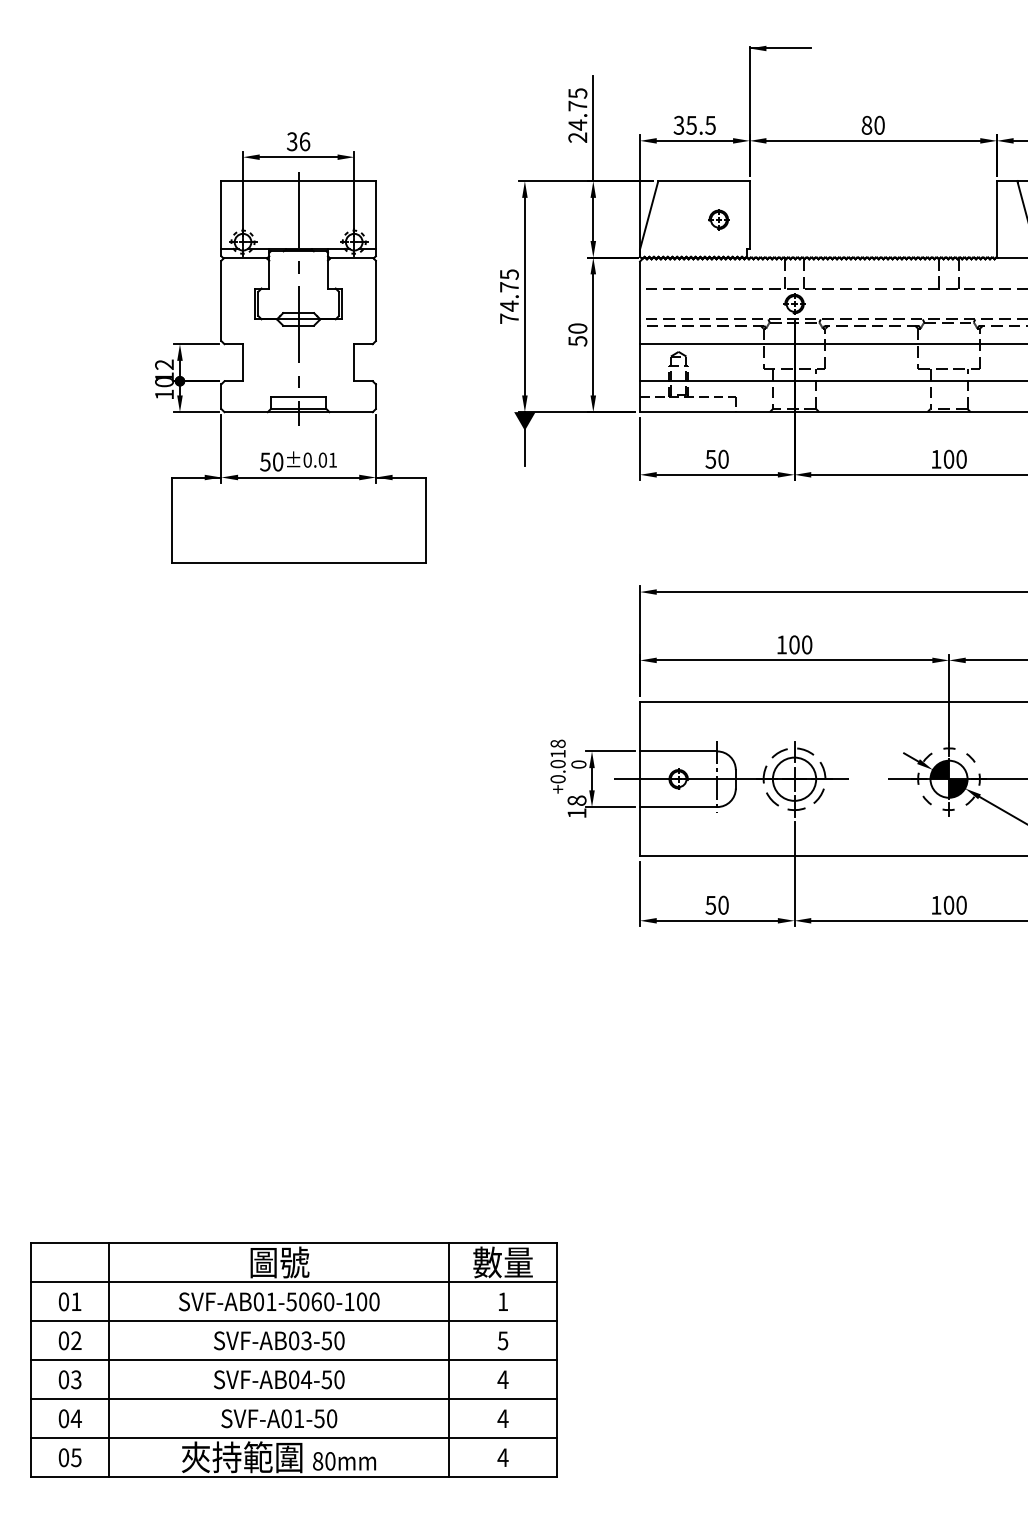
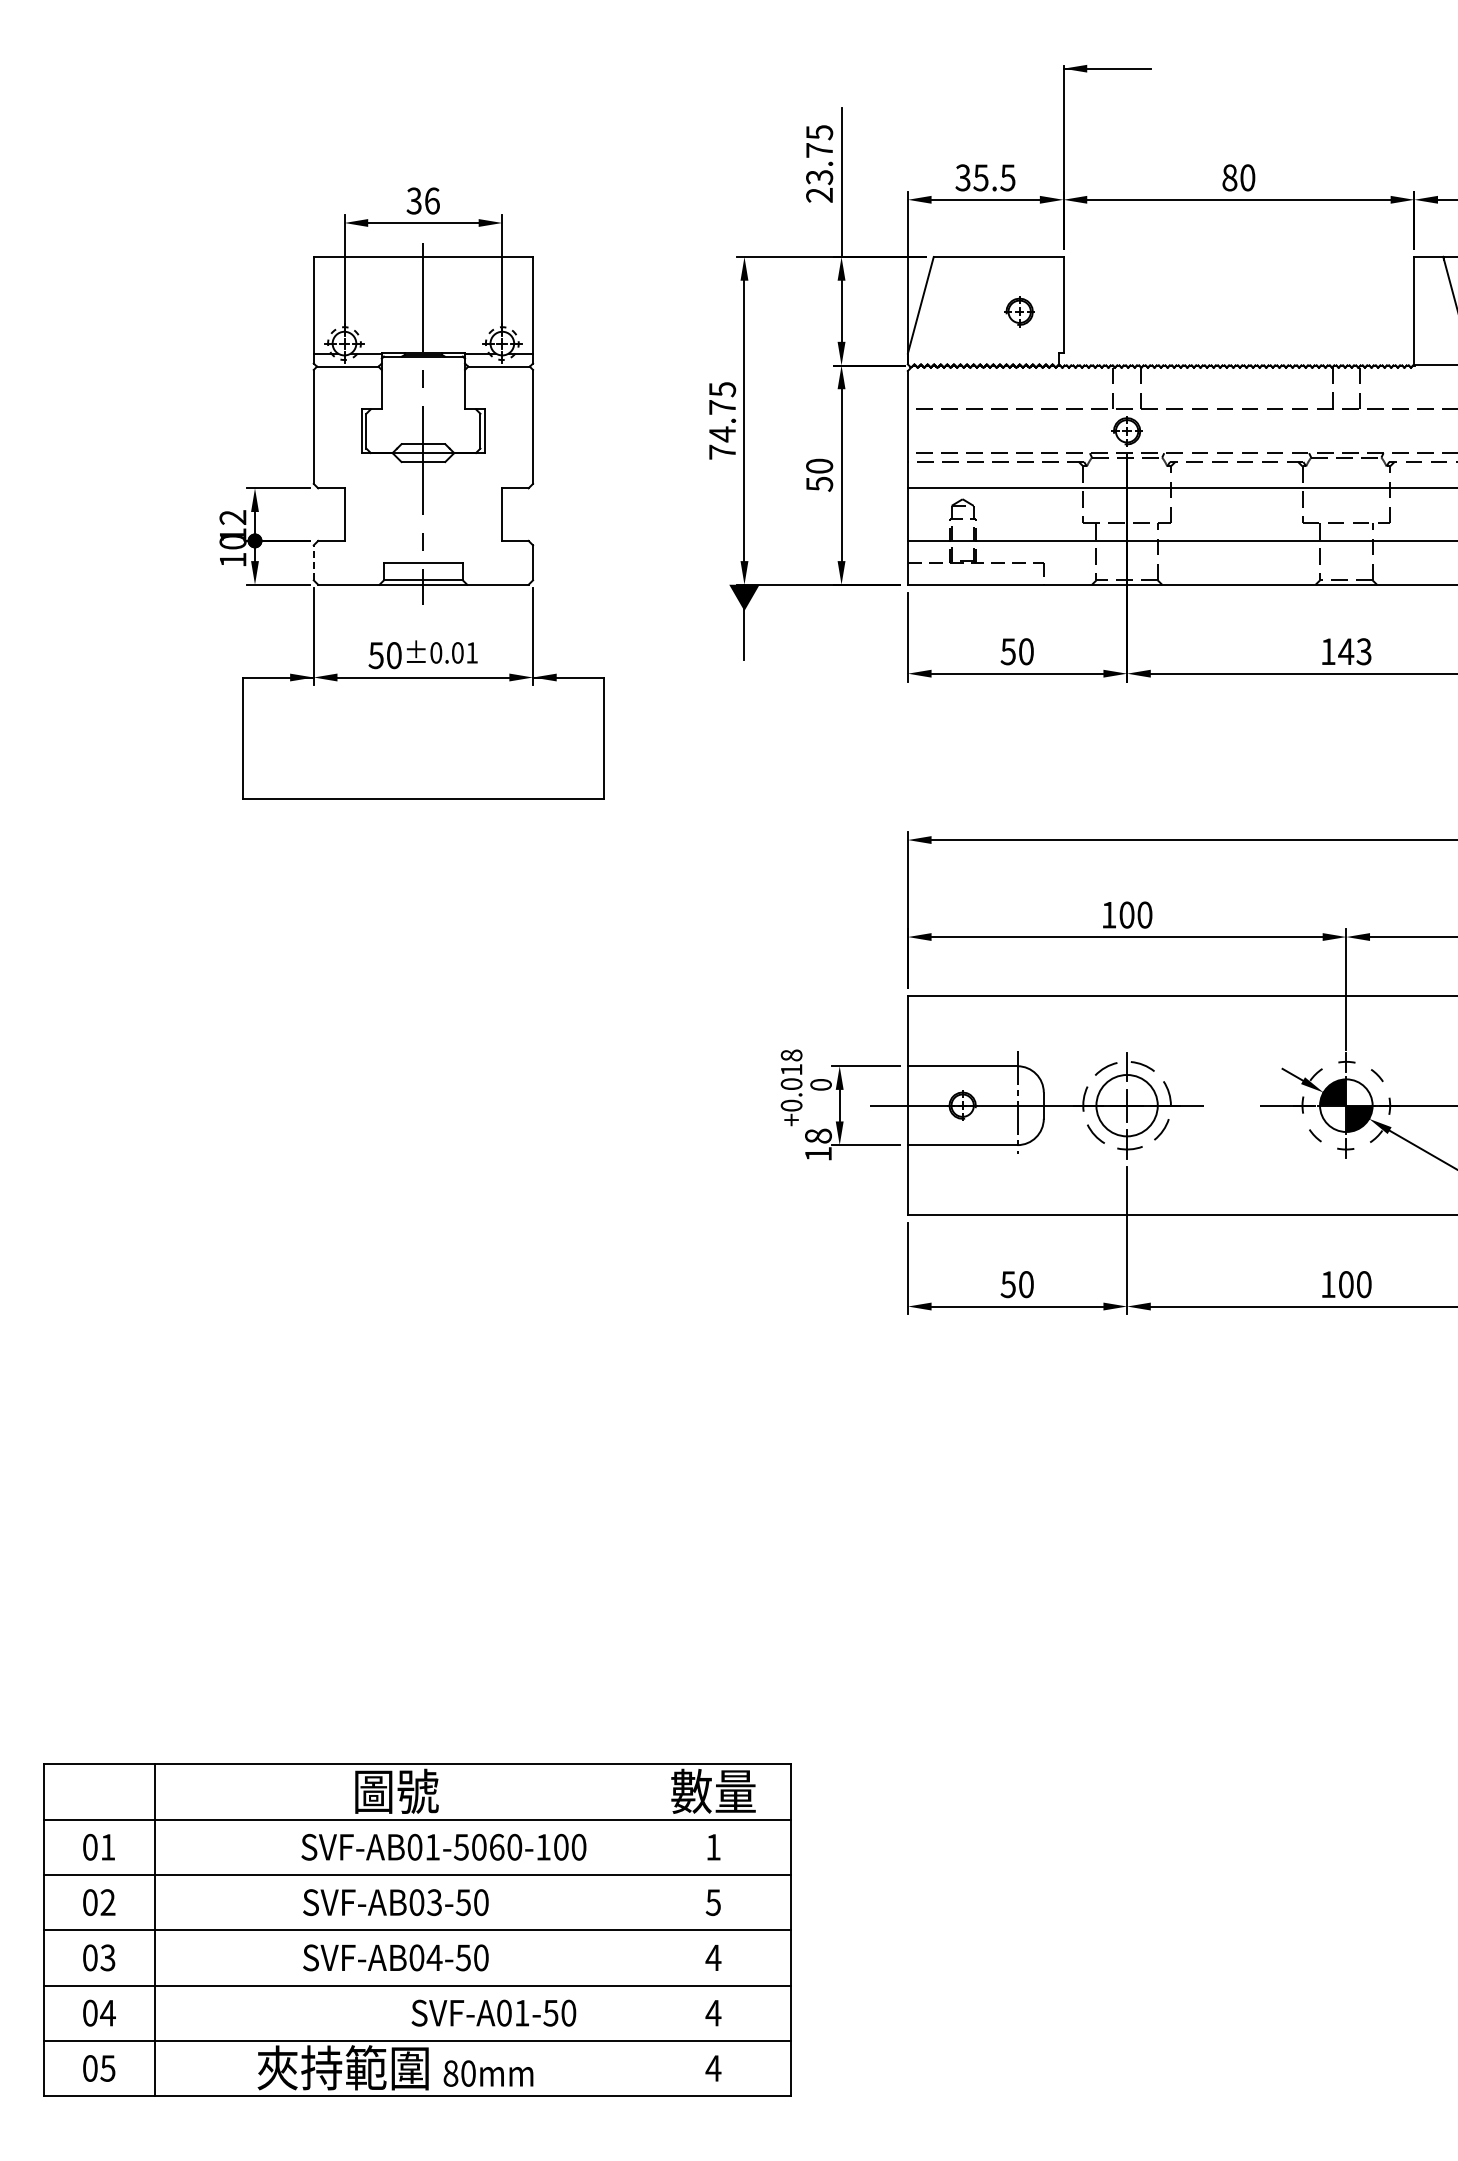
text: (577, 125) -> (819, 177), 24.75 -> 23.75
line: (221, 396) -> (313, 562), solid -> dashed
text: (954, 459) -> (1354, 651), 100 -> 143
text: (278, 1301) -> (443, 1846), moved
line: (448, 1360) -> (636, 1930), removed
text: (278, 1418) -> (493, 2012), moved

